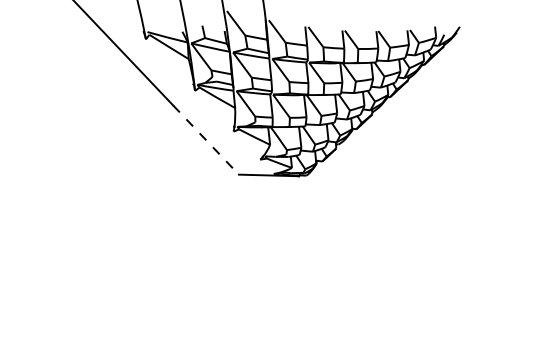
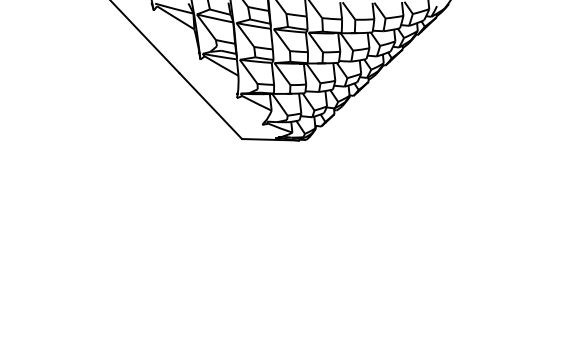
line: (206, 140) -> (211, 106), dashed -> solid

